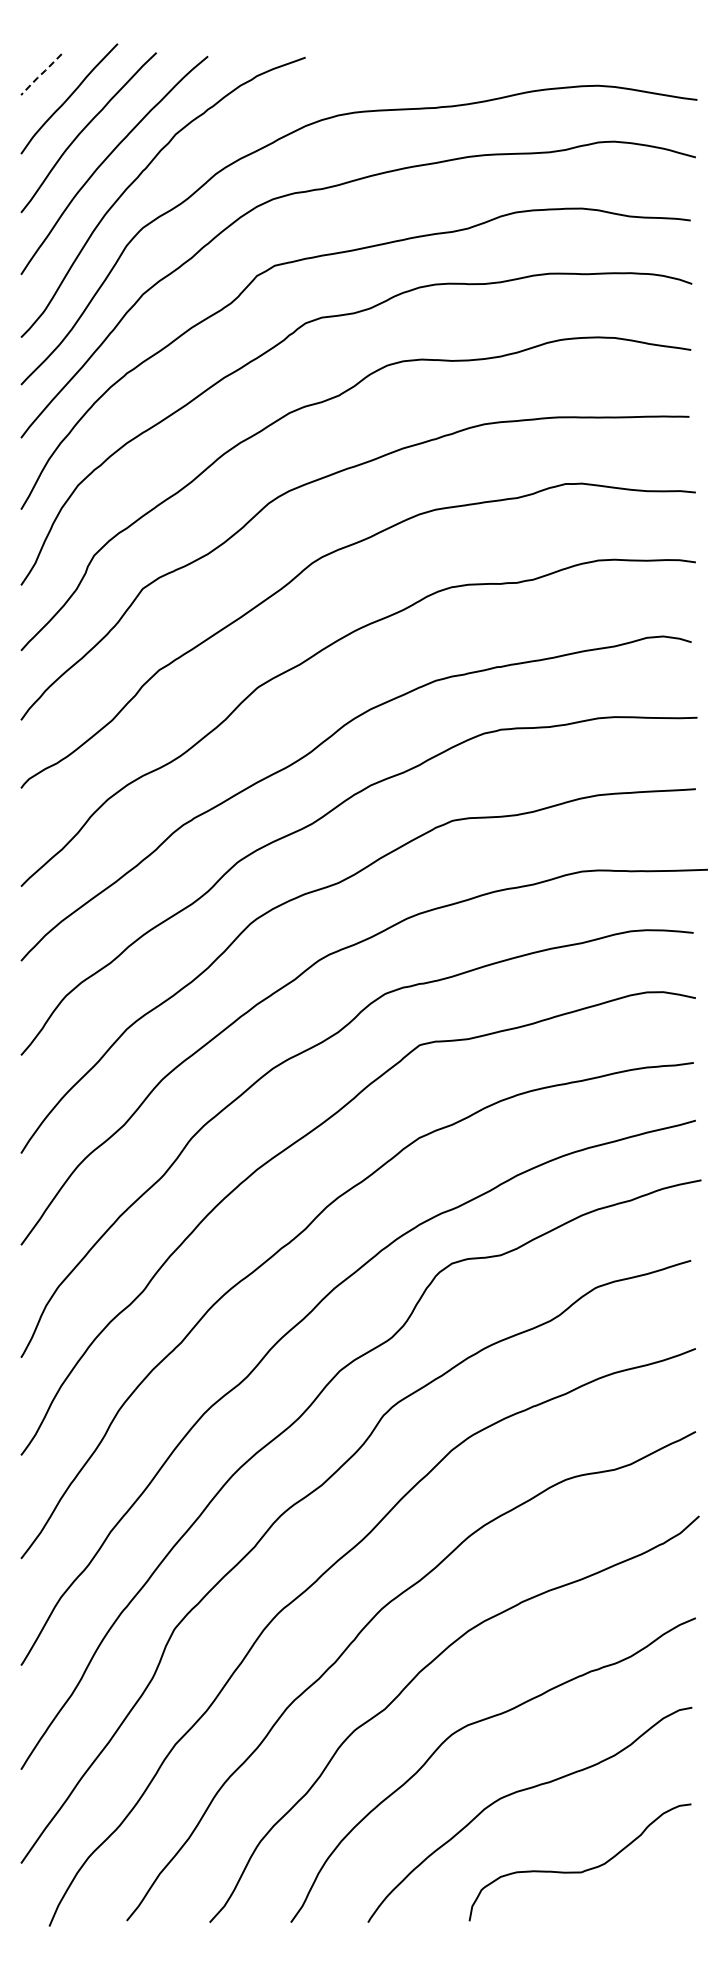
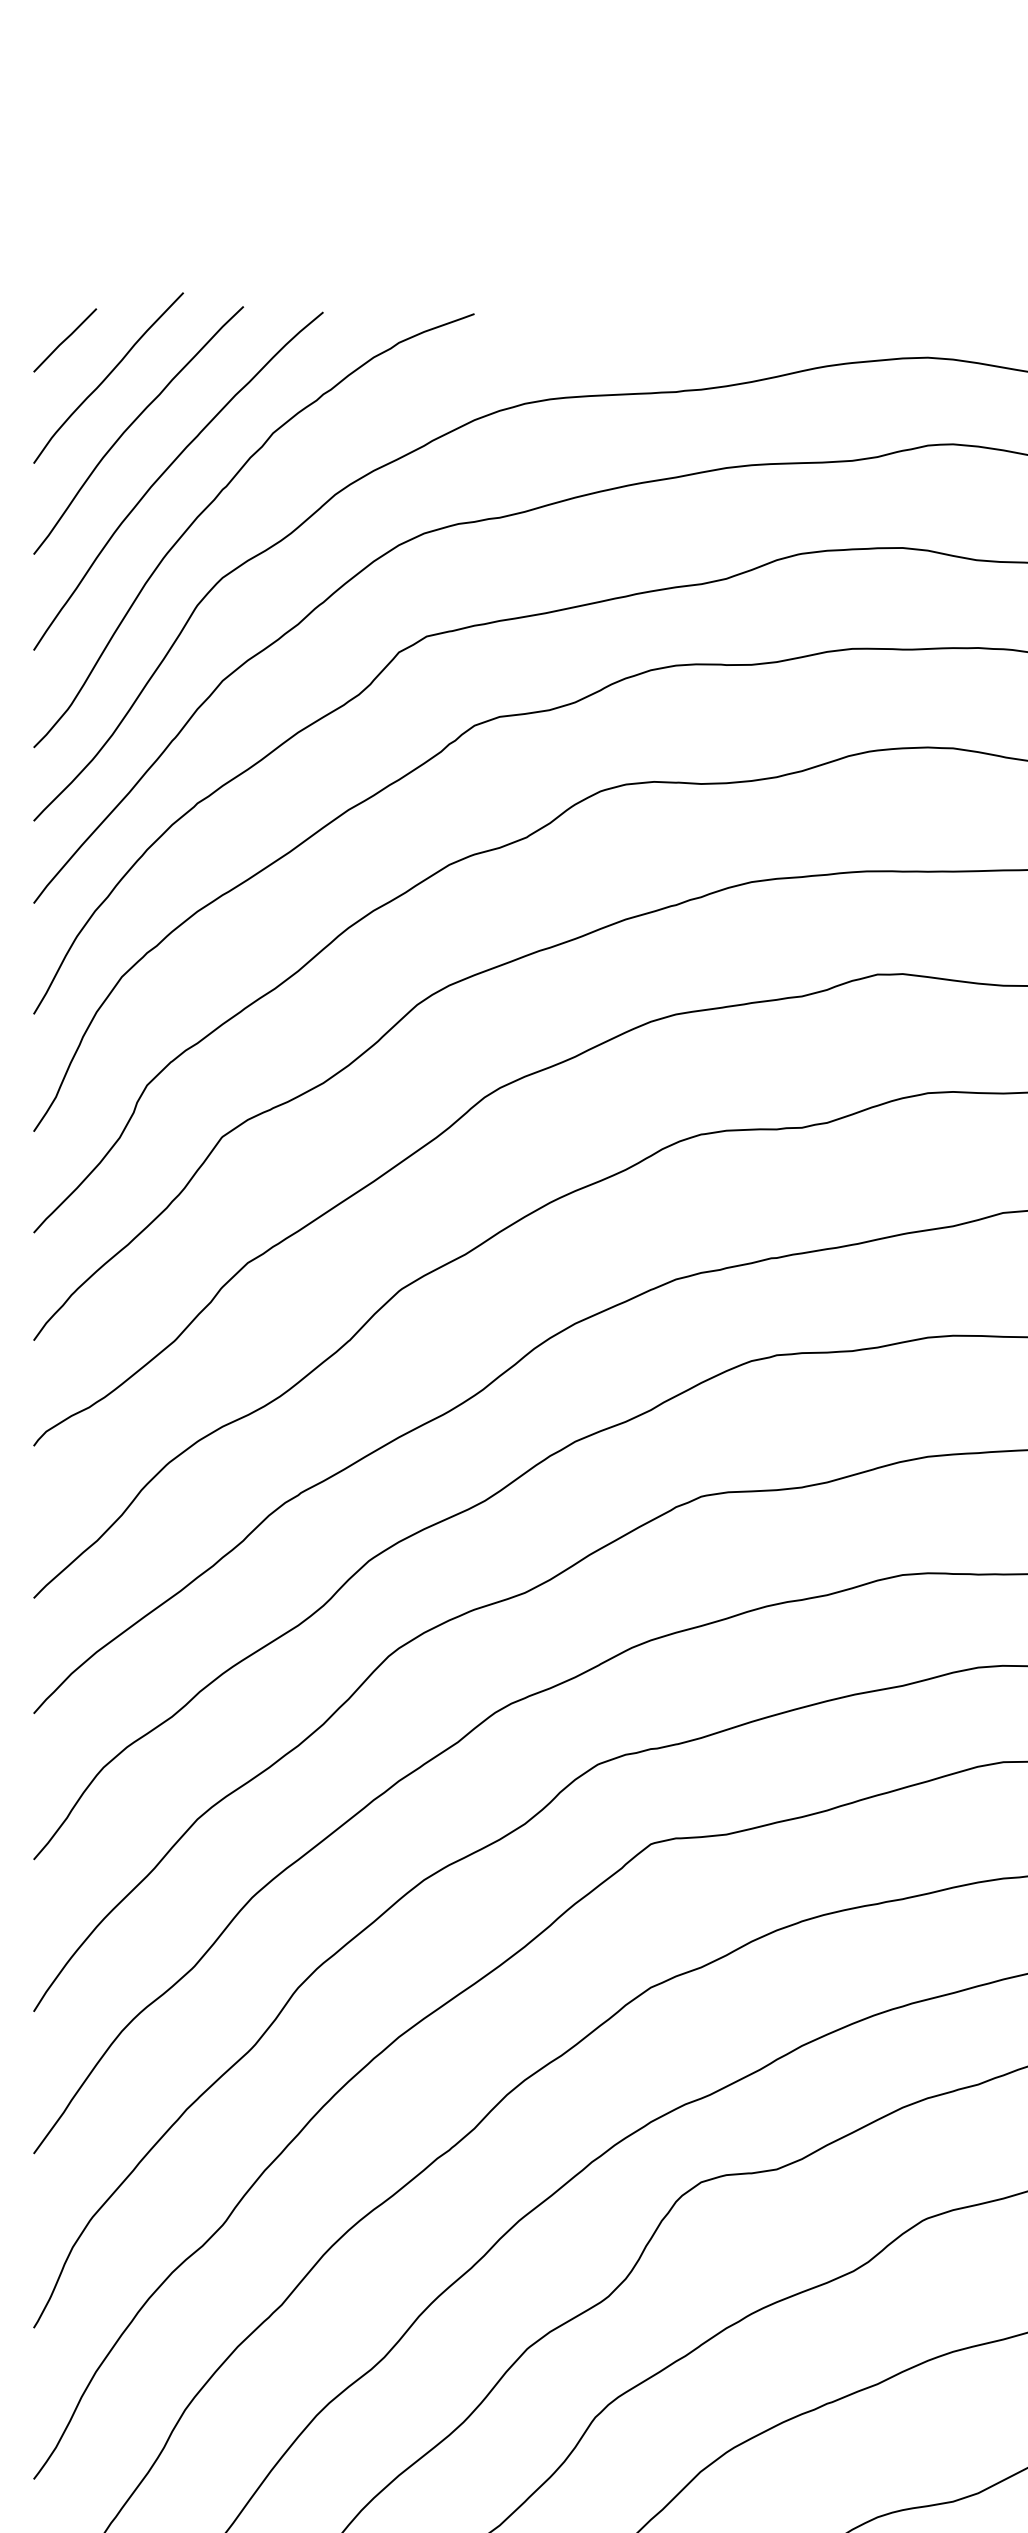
line: (41, 74) -> (65, 340), dashed -> solid

